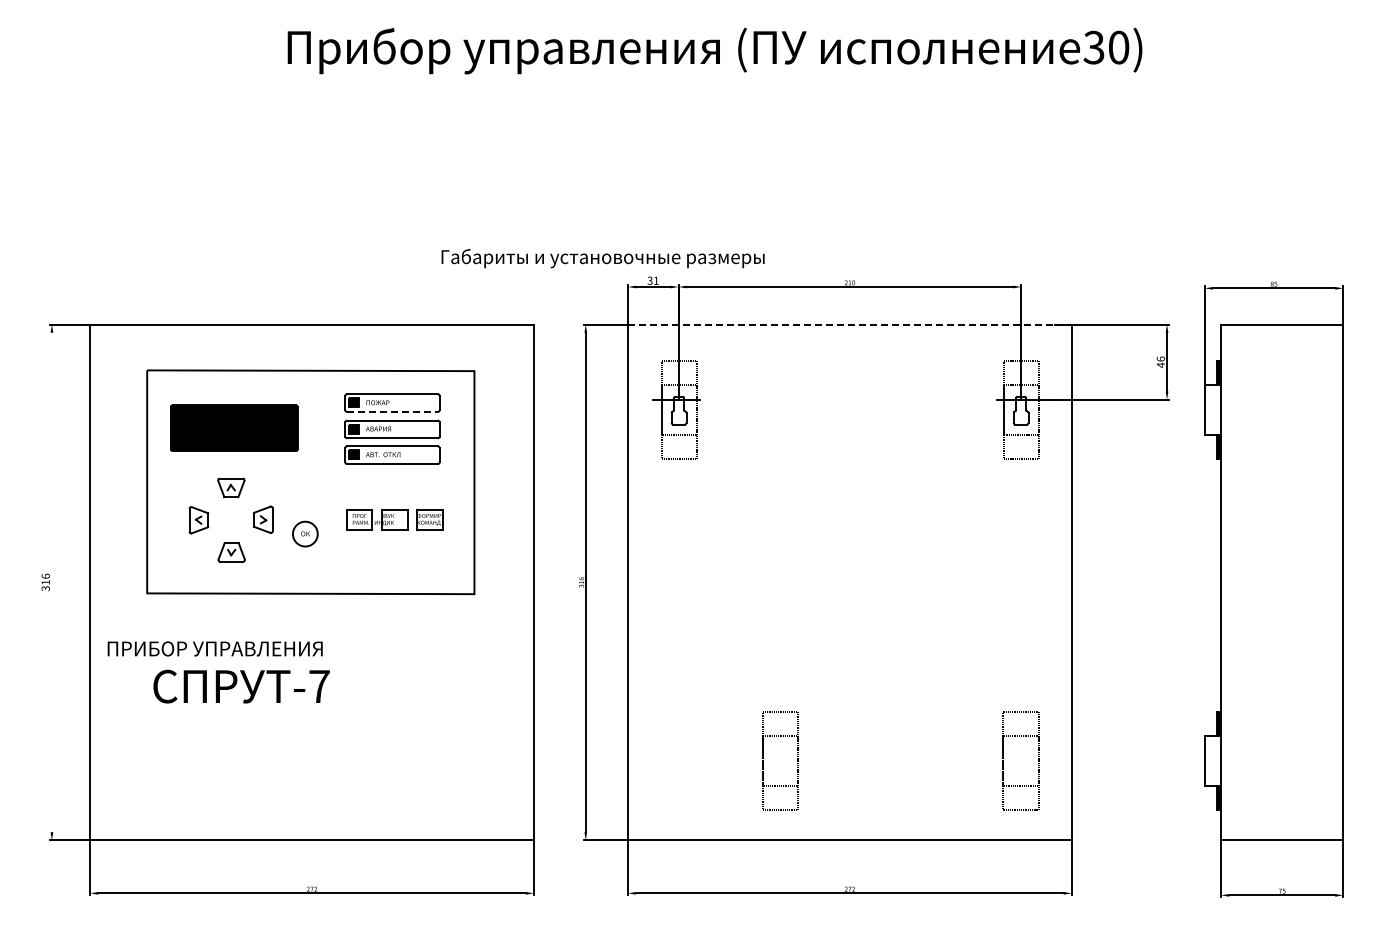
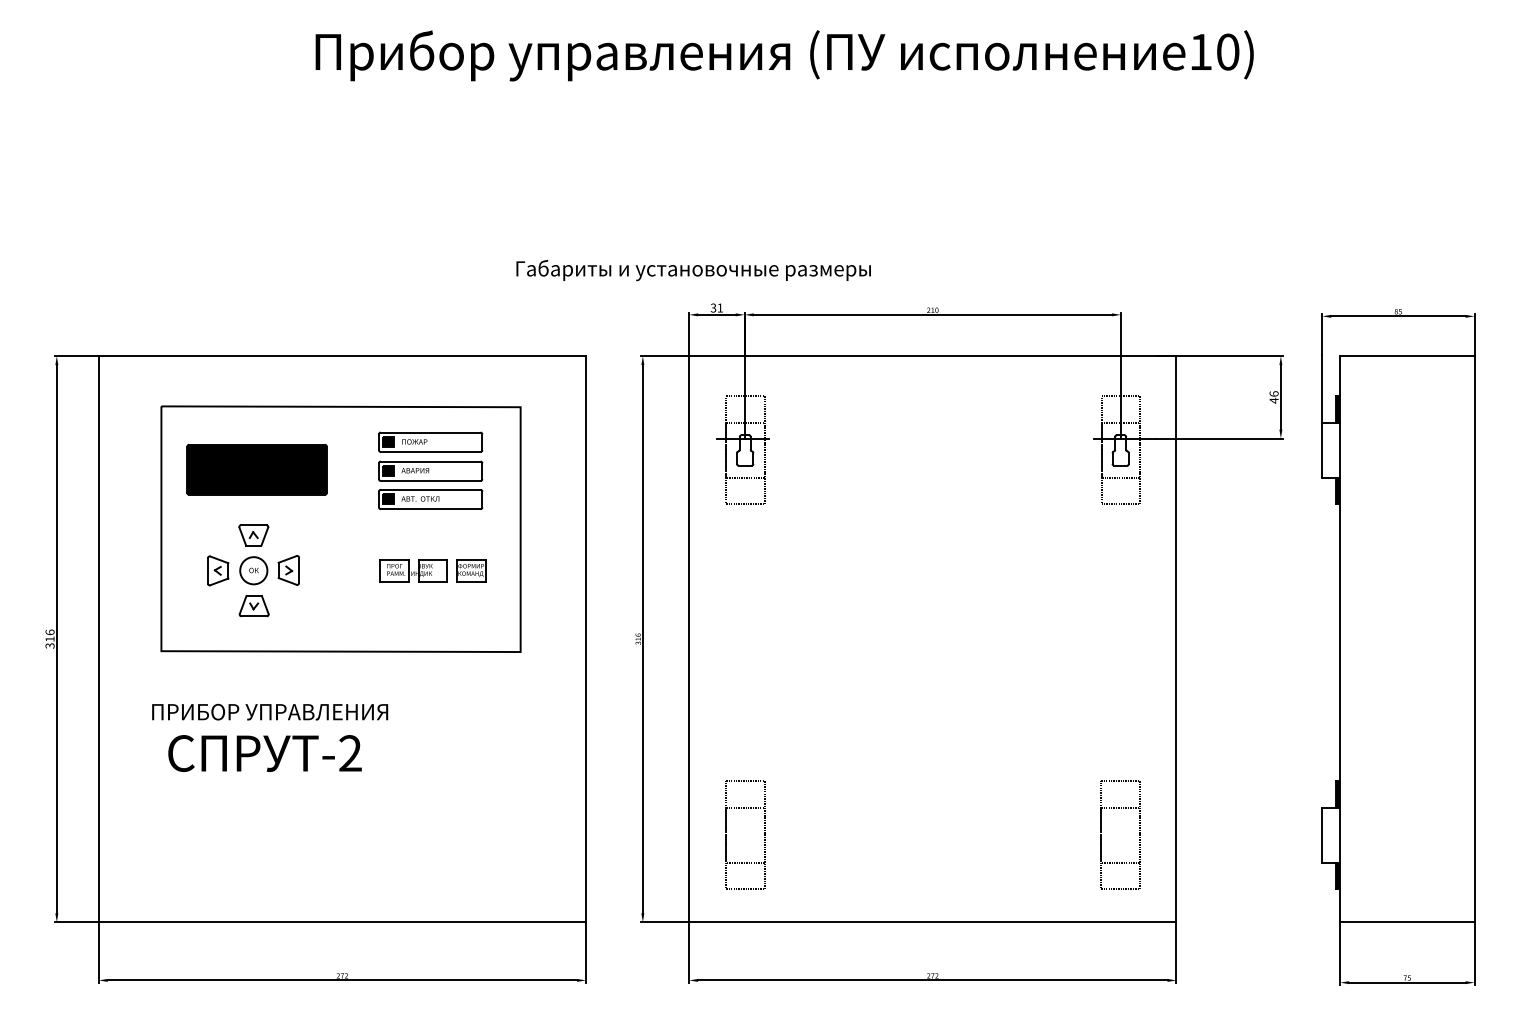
text: (1093, 47) -> (1200, 51), 30) -> 10)
text: (602, 258) -> (693, 270), moved
line: (849, 324) -> (932, 356), dashed -> solid
line: (393, 411) -> (431, 451), dashed -> solid
part: (305, 533) -> (253, 570), moved
line: (51, 582) -> (56, 639), added
text: (214, 648) -> (269, 711), moved
text: (319, 685) -> (350, 752), -7 -> -2
part: (763, 760) -> (727, 834), moved

